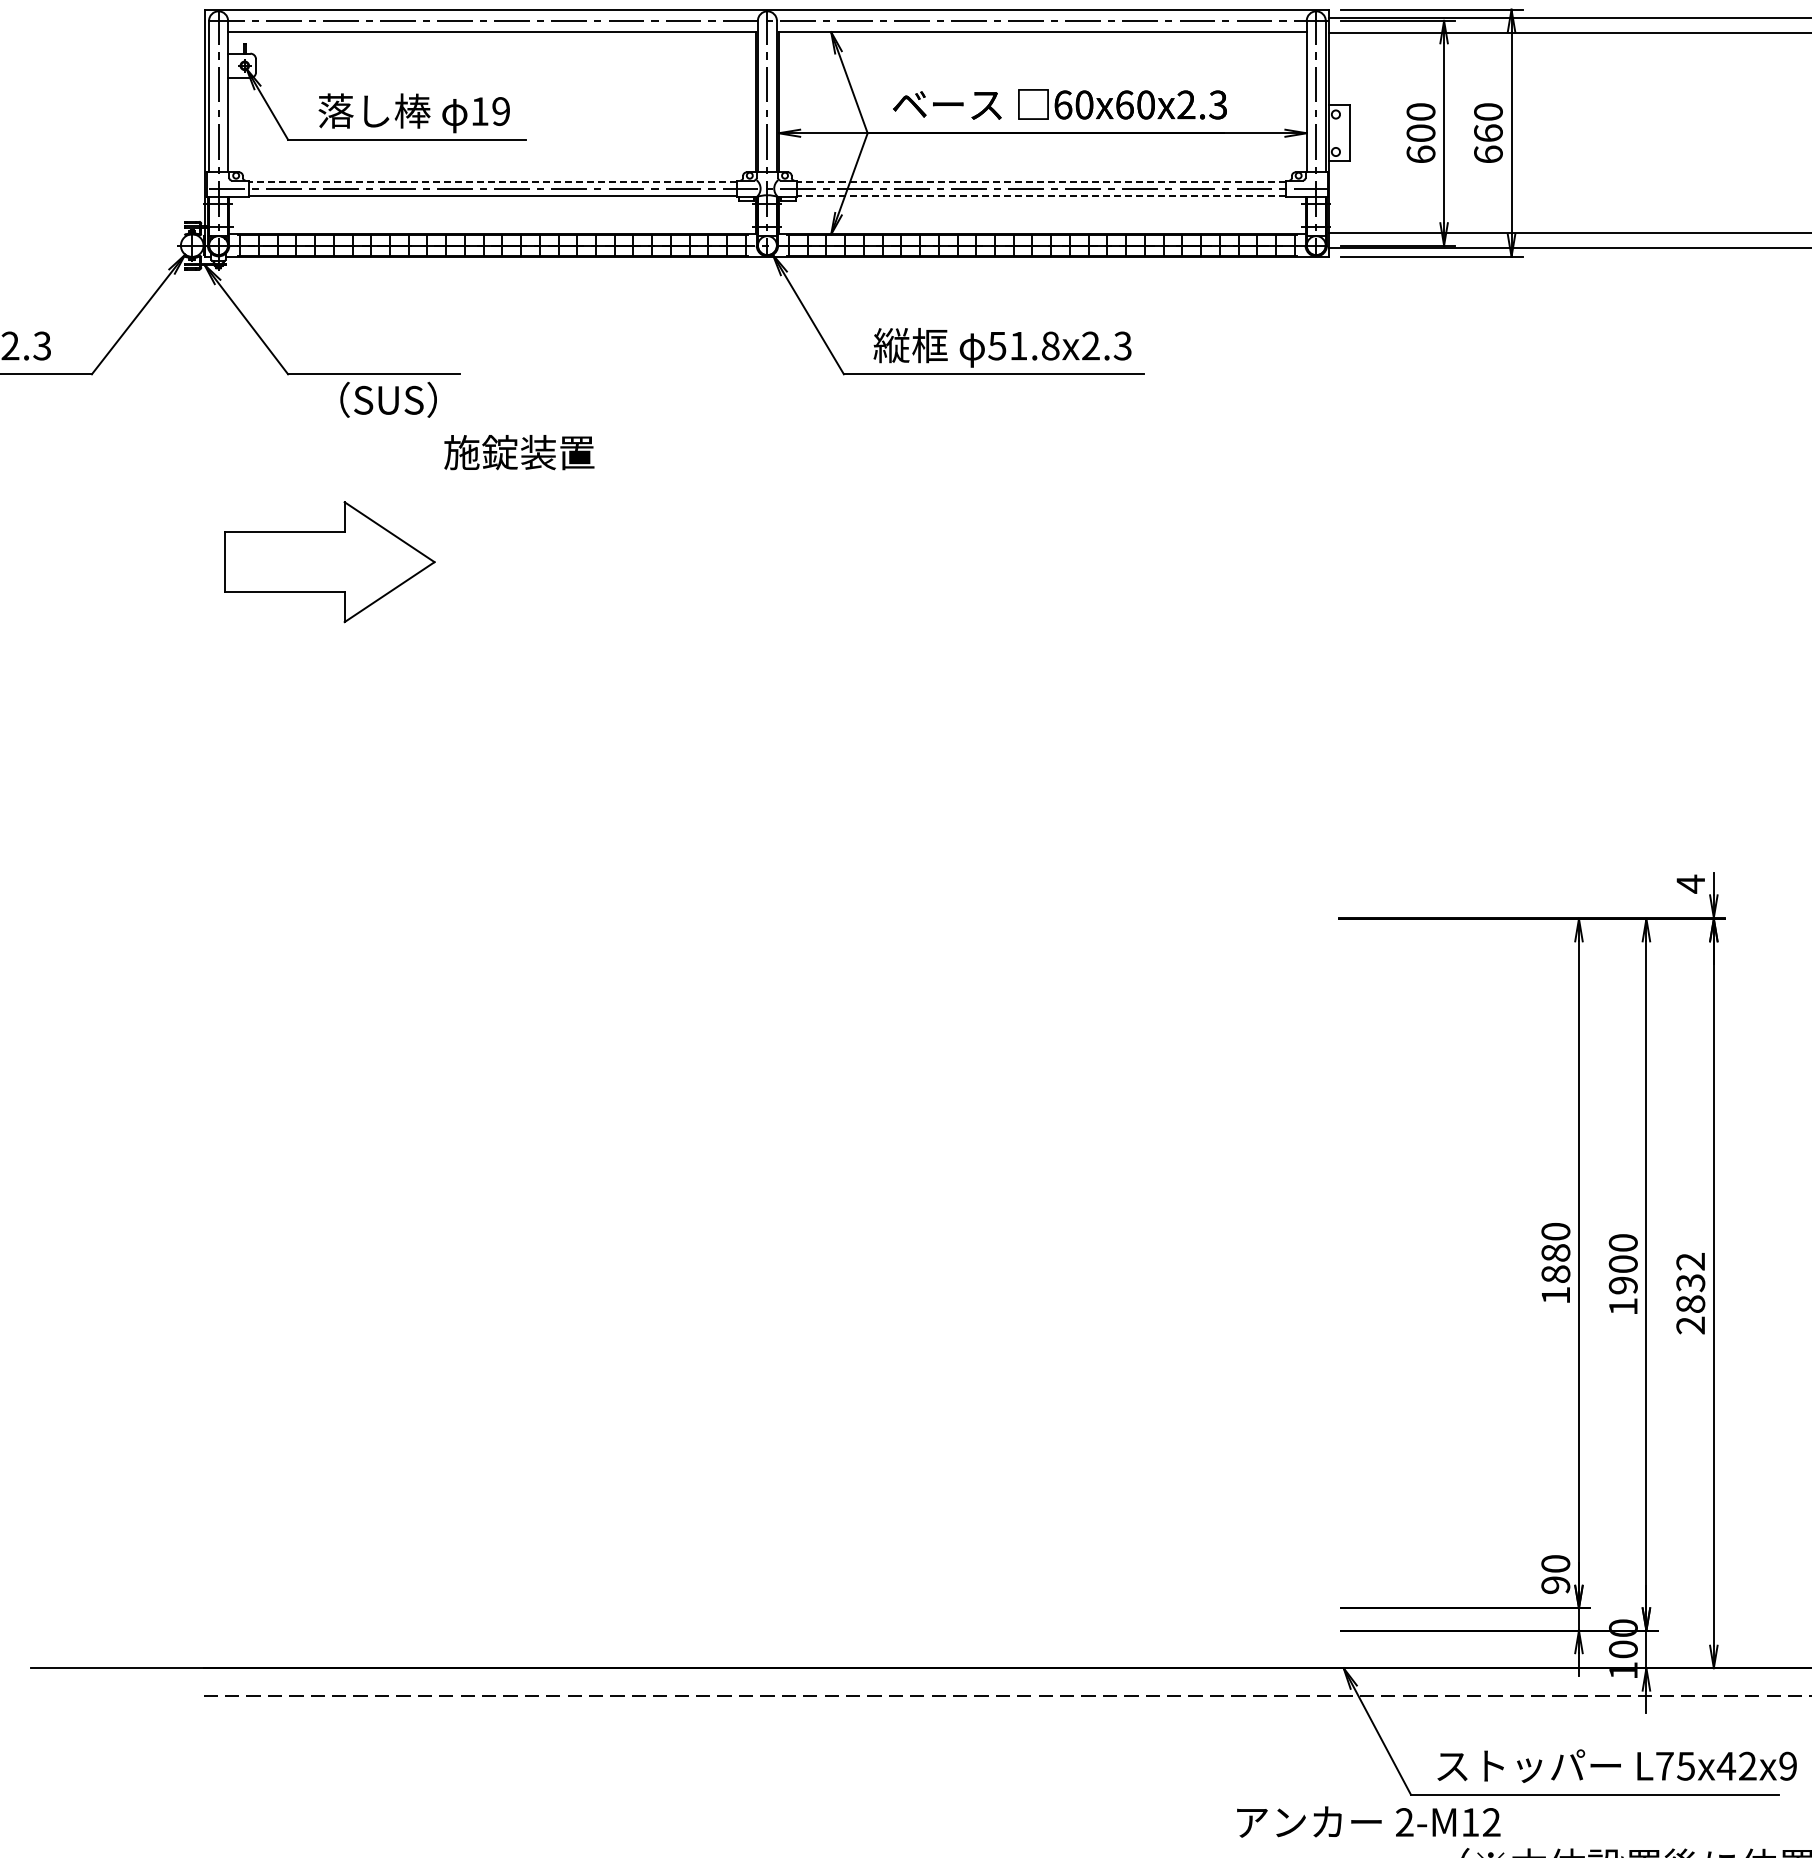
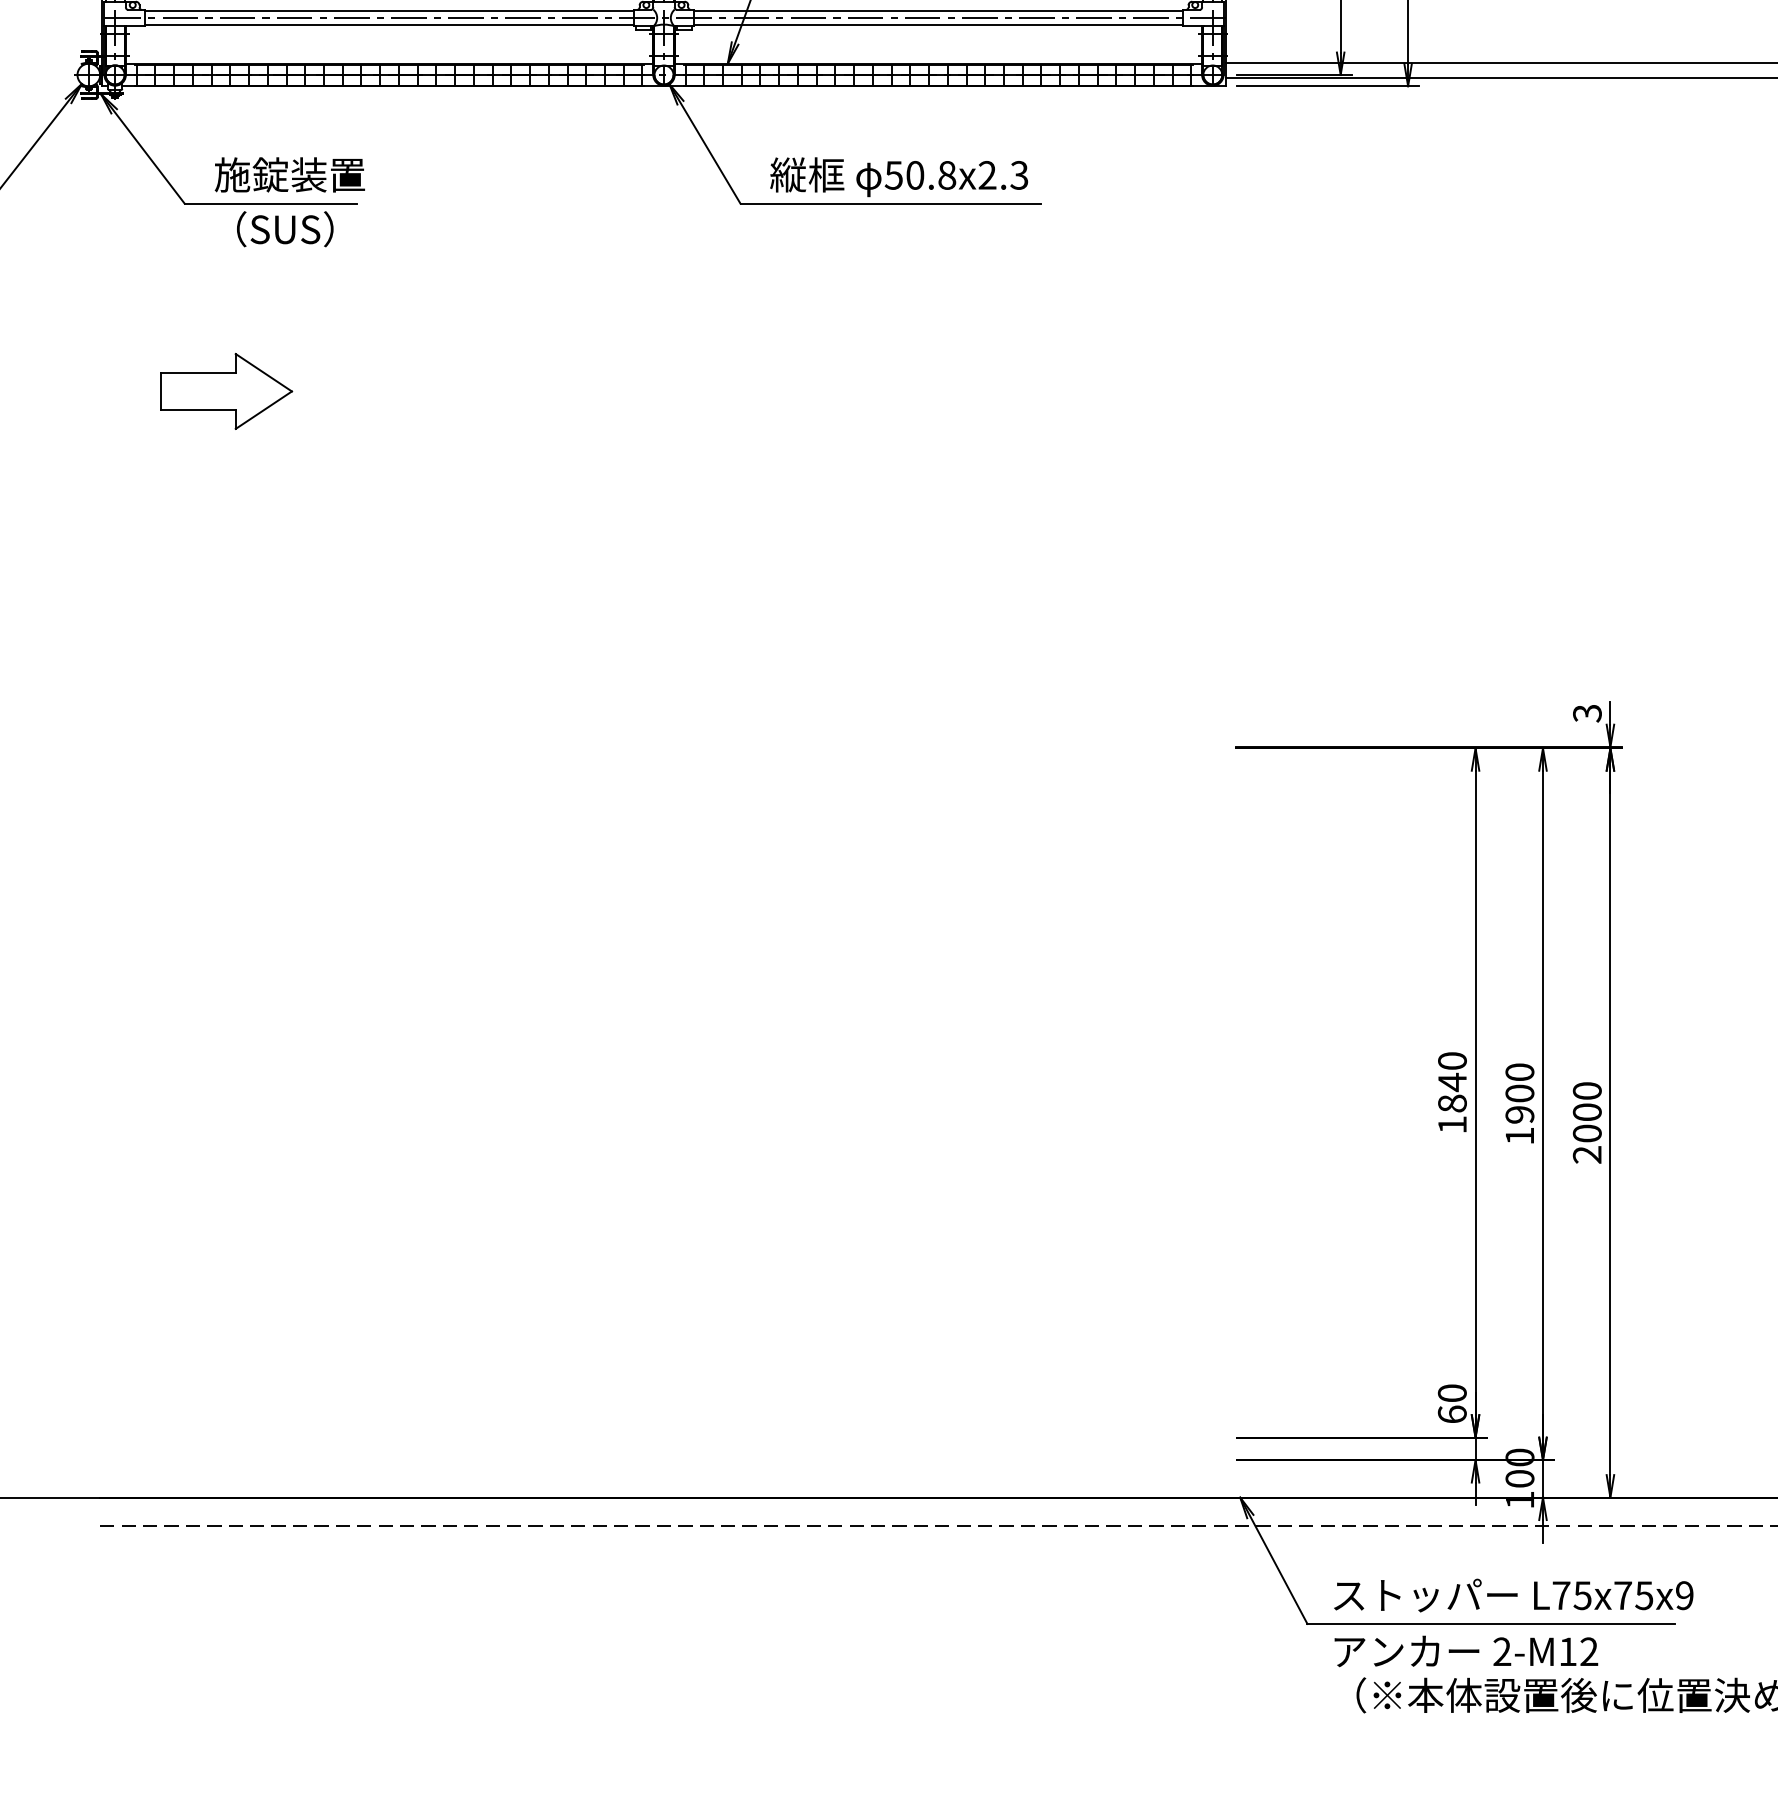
line: (492, 181) -> (389, 10), dashed -> solid
line: (1041, 181) -> (938, 10), dashed -> solid
line: (1041, 195) -> (938, 24), dashed -> solid
text: (1018, 345) -> (915, 174), 51.8x2.3 -> 50.8x2.3
text: (519, 452) -> (290, 174), moved
part: (329, 561) -> (226, 390), size x0.62
text: (1690, 883) -> (1587, 712), 4 -> 3
text: (1555, 1252) -> (1452, 1081), 1880 -> 1840
text: (1690, 1282) -> (1587, 1111), 2832 -> 2000
text: (1555, 1585) -> (1452, 1414), 90 -> 60
text: (1736, 1765) -> (1633, 1594), L75x42x9 -> L75x75x9
text: (1368, 1821) -> (1466, 1650), moved

